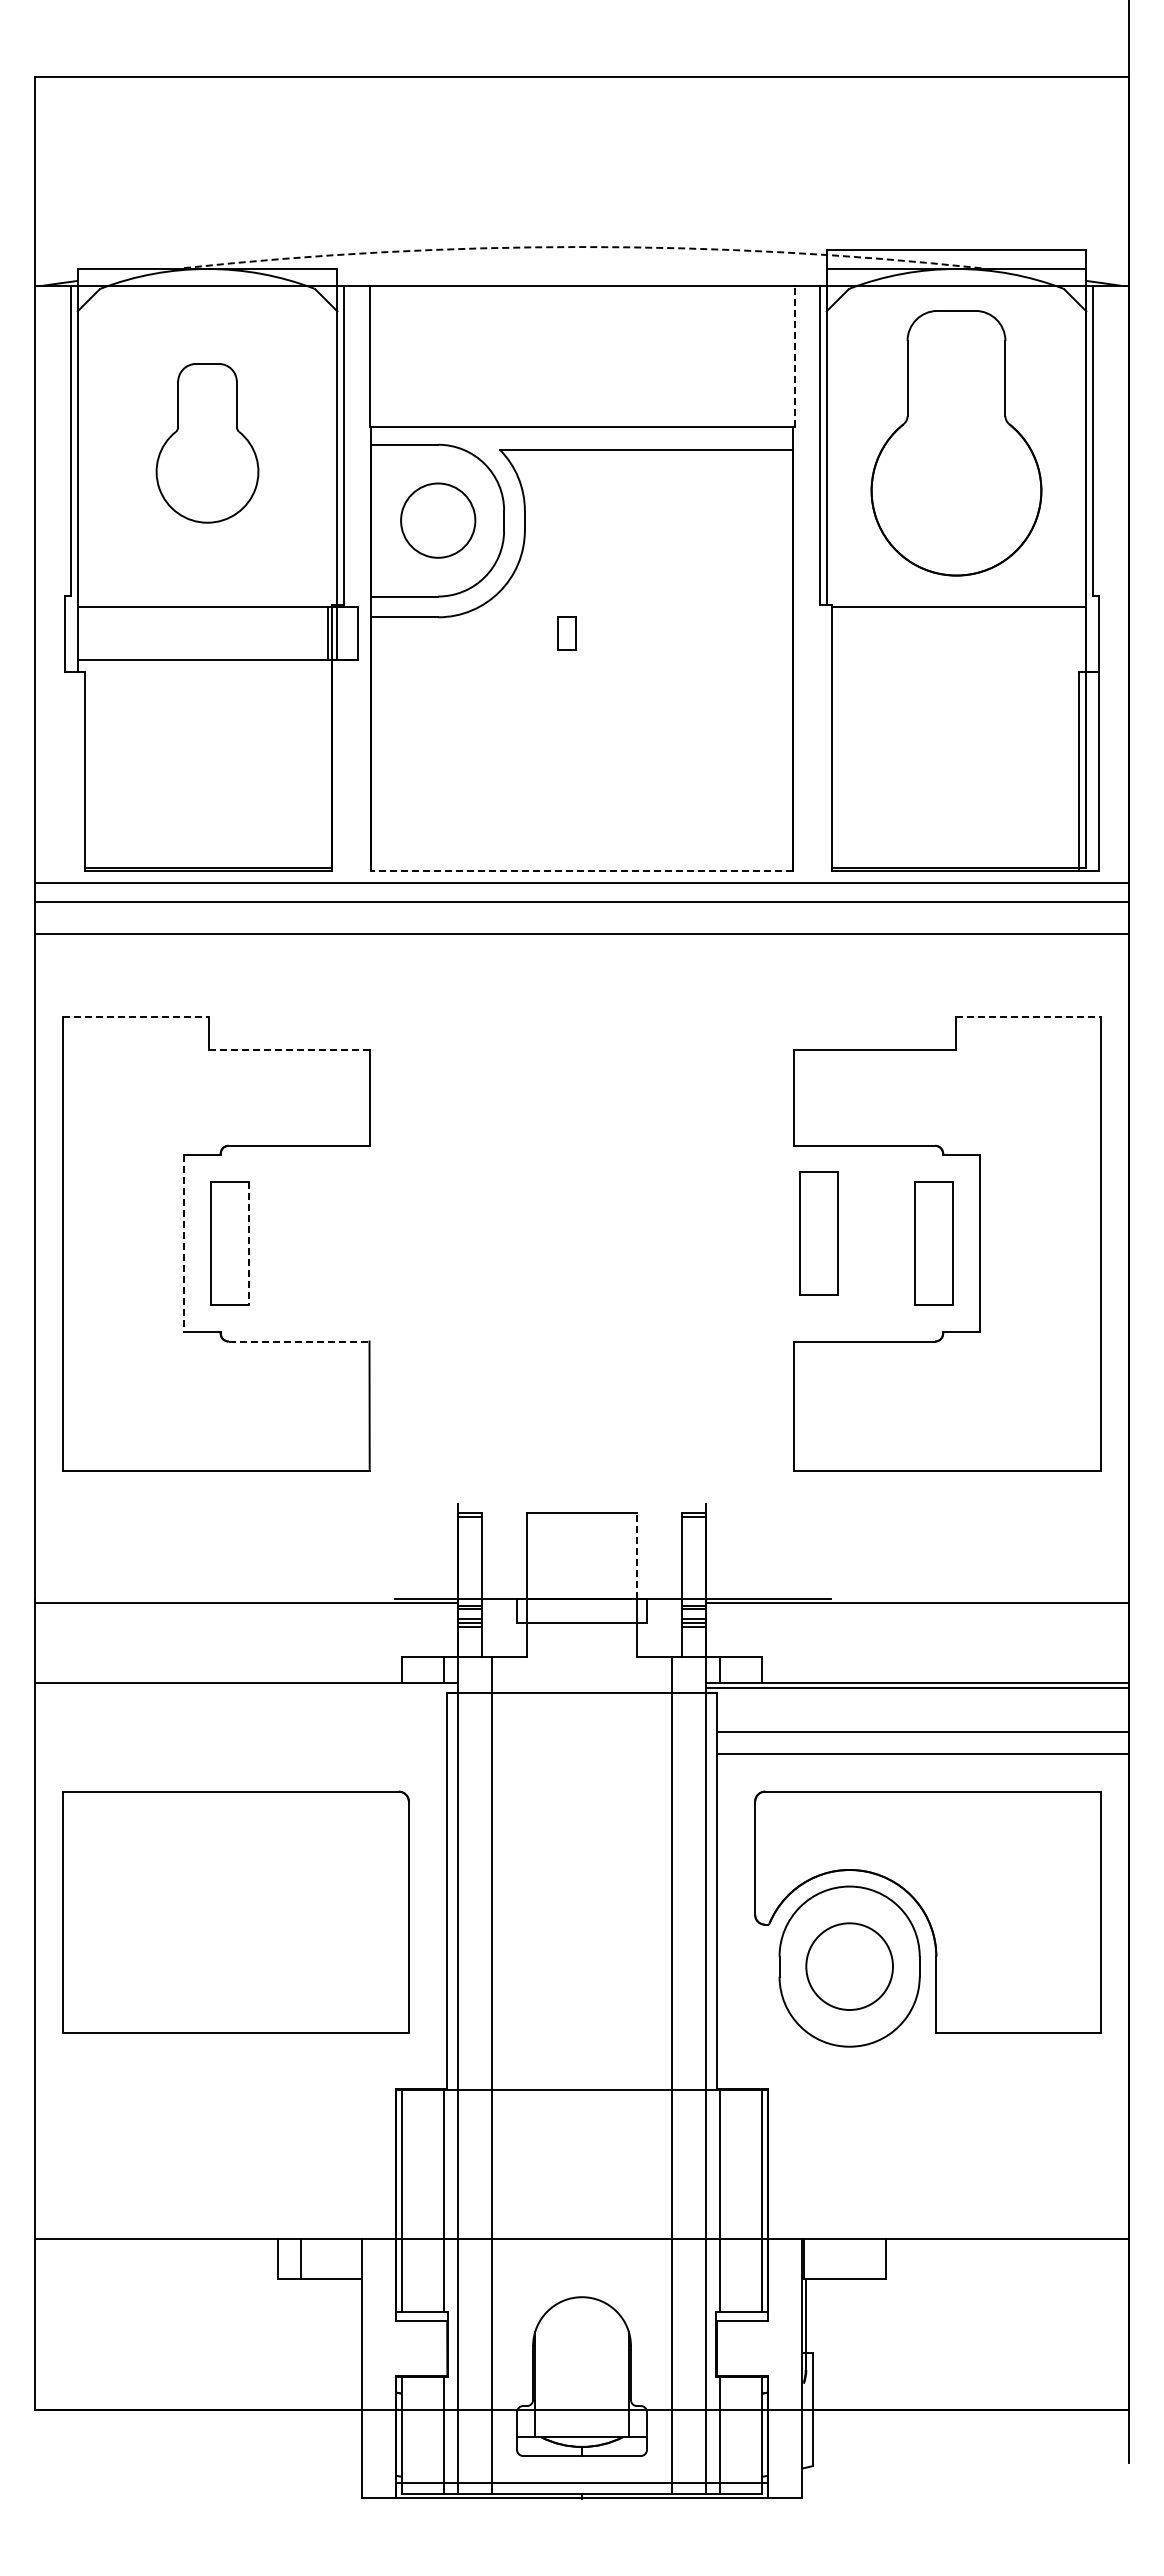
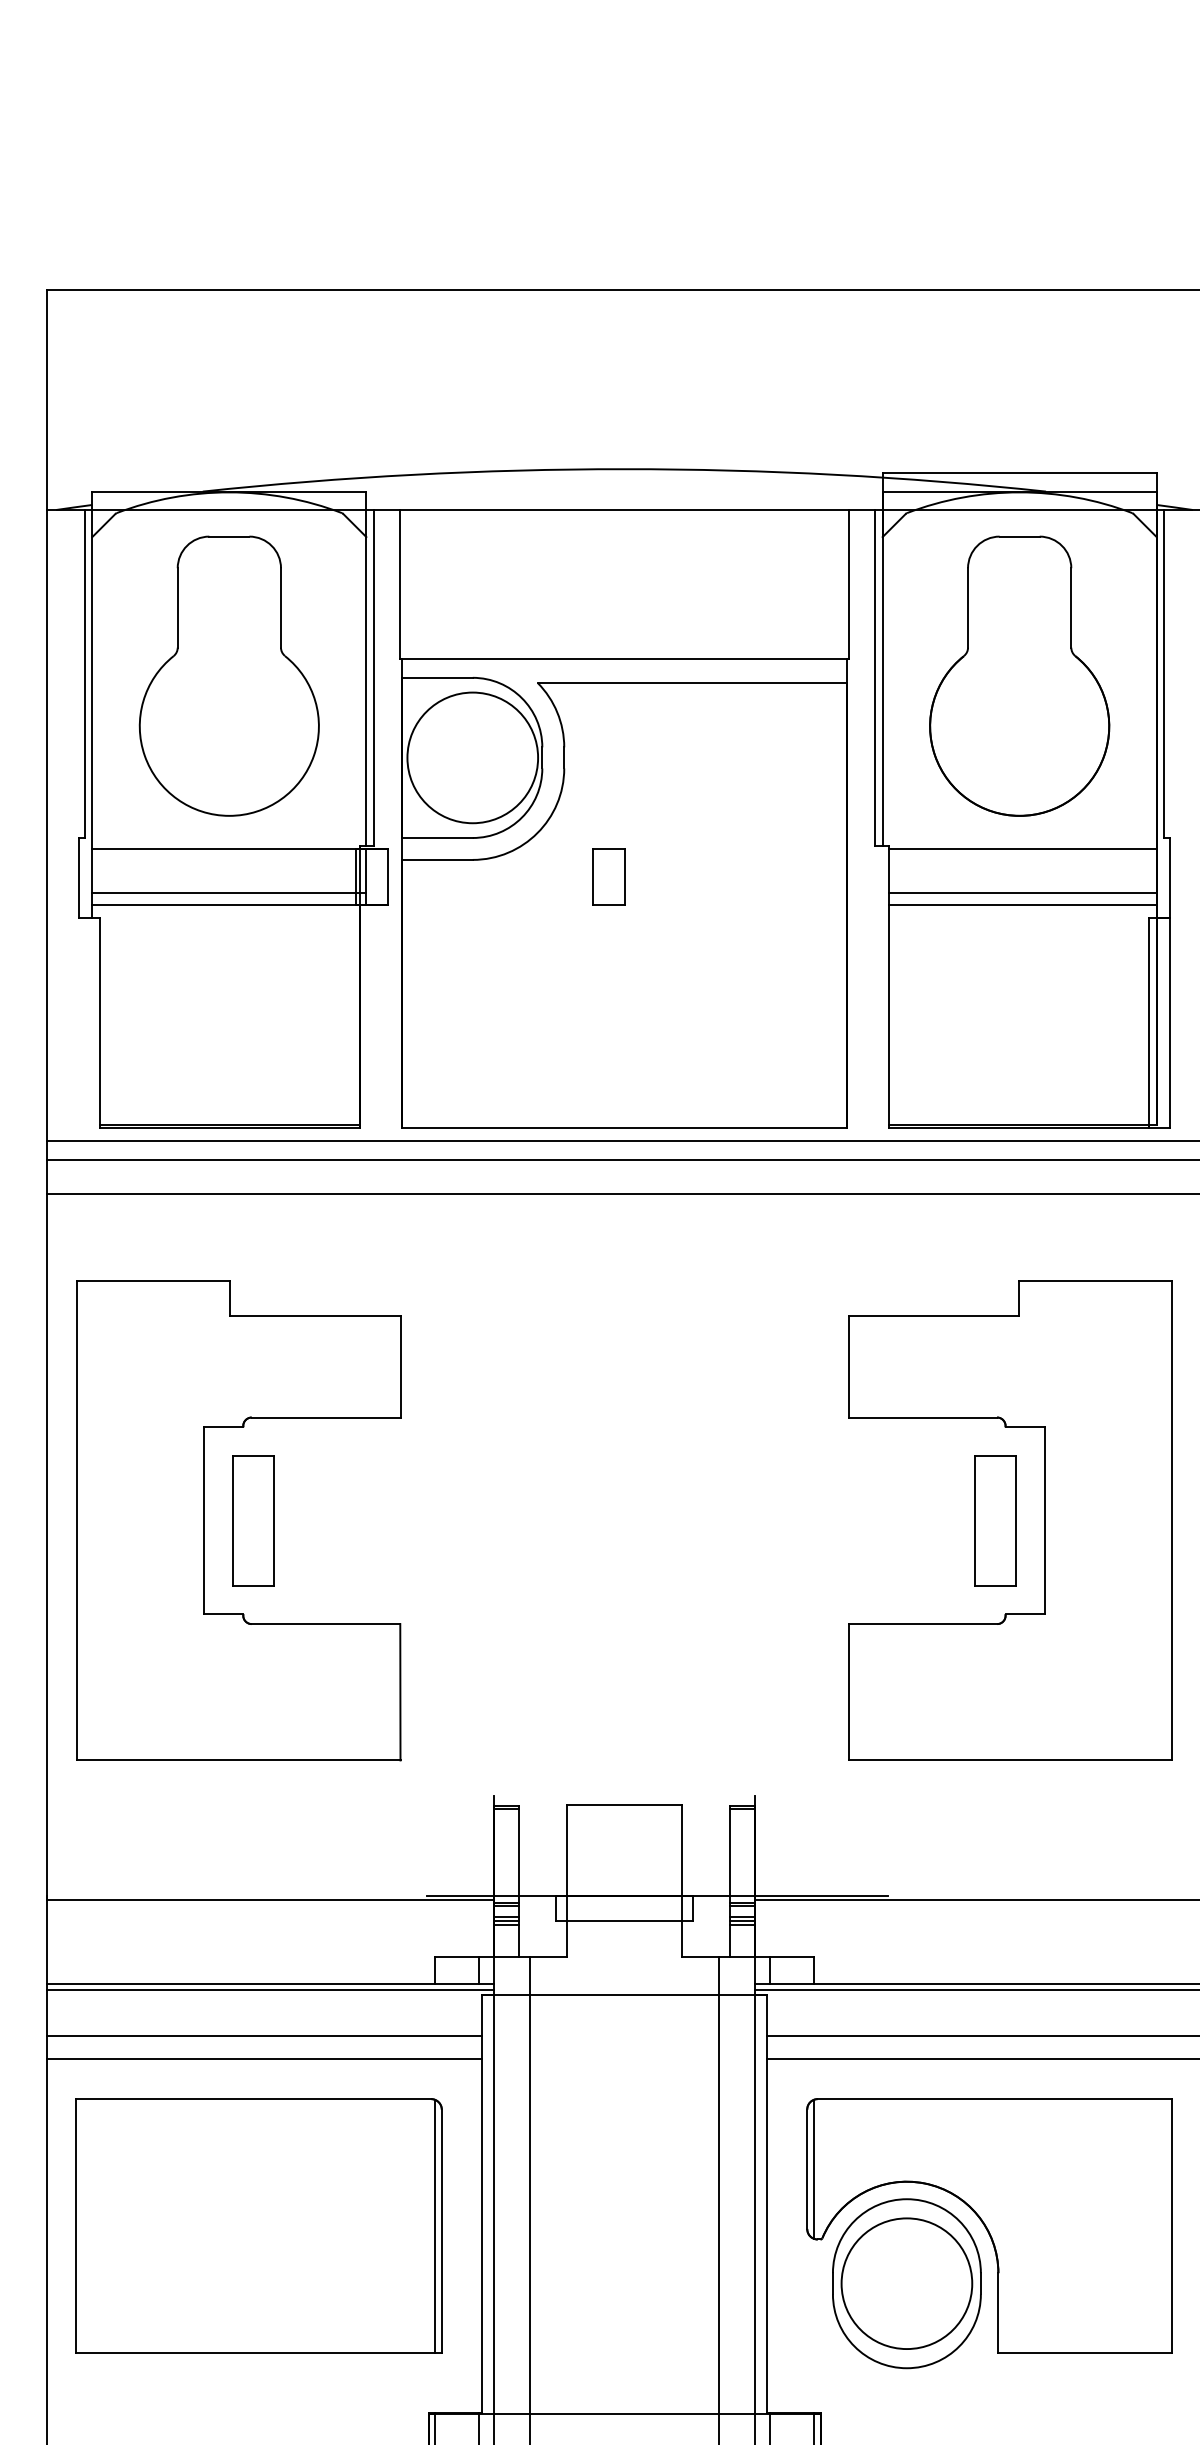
arc: (581, 247) -> (623, 469), dashed -> solid
line: (794, 356) -> (848, 584), dashed -> solid
part: (207, 443) -> (229, 676), size x1.67
circle: (438, 520) -> (473, 757), size x1.67
part: (566, 633) -> (608, 876), size x1.67
line: (207, 648) -> (229, 892), added
line: (959, 648) -> (1022, 892), added
line: (959, 660) -> (1022, 905), added
line: (582, 871) -> (625, 1128), dashed -> solid
line: (135, 1016) -> (153, 1281), dashed -> solid
line: (1028, 1016) -> (1095, 1281), dashed -> solid
line: (289, 1049) -> (315, 1315), dashed -> solid
part: (818, 1233) -> (874, 1510), removed
line: (183, 1243) -> (204, 1520), dashed -> solid
line: (249, 1244) -> (273, 1521), dashed -> solid
line: (299, 1341) -> (326, 1624), dashed -> solid
line: (636, 1555) -> (682, 1849), dashed -> solid
line: (246, 1688) -> (270, 1990), added
line: (240, 1731) -> (264, 2035), added
line: (240, 1753) -> (264, 2058), added
line: (761, 1858) -> (813, 2169), added
line: (402, 1912) -> (435, 2226), added
circle: (849, 1966) -> (906, 2283), size x1.43

